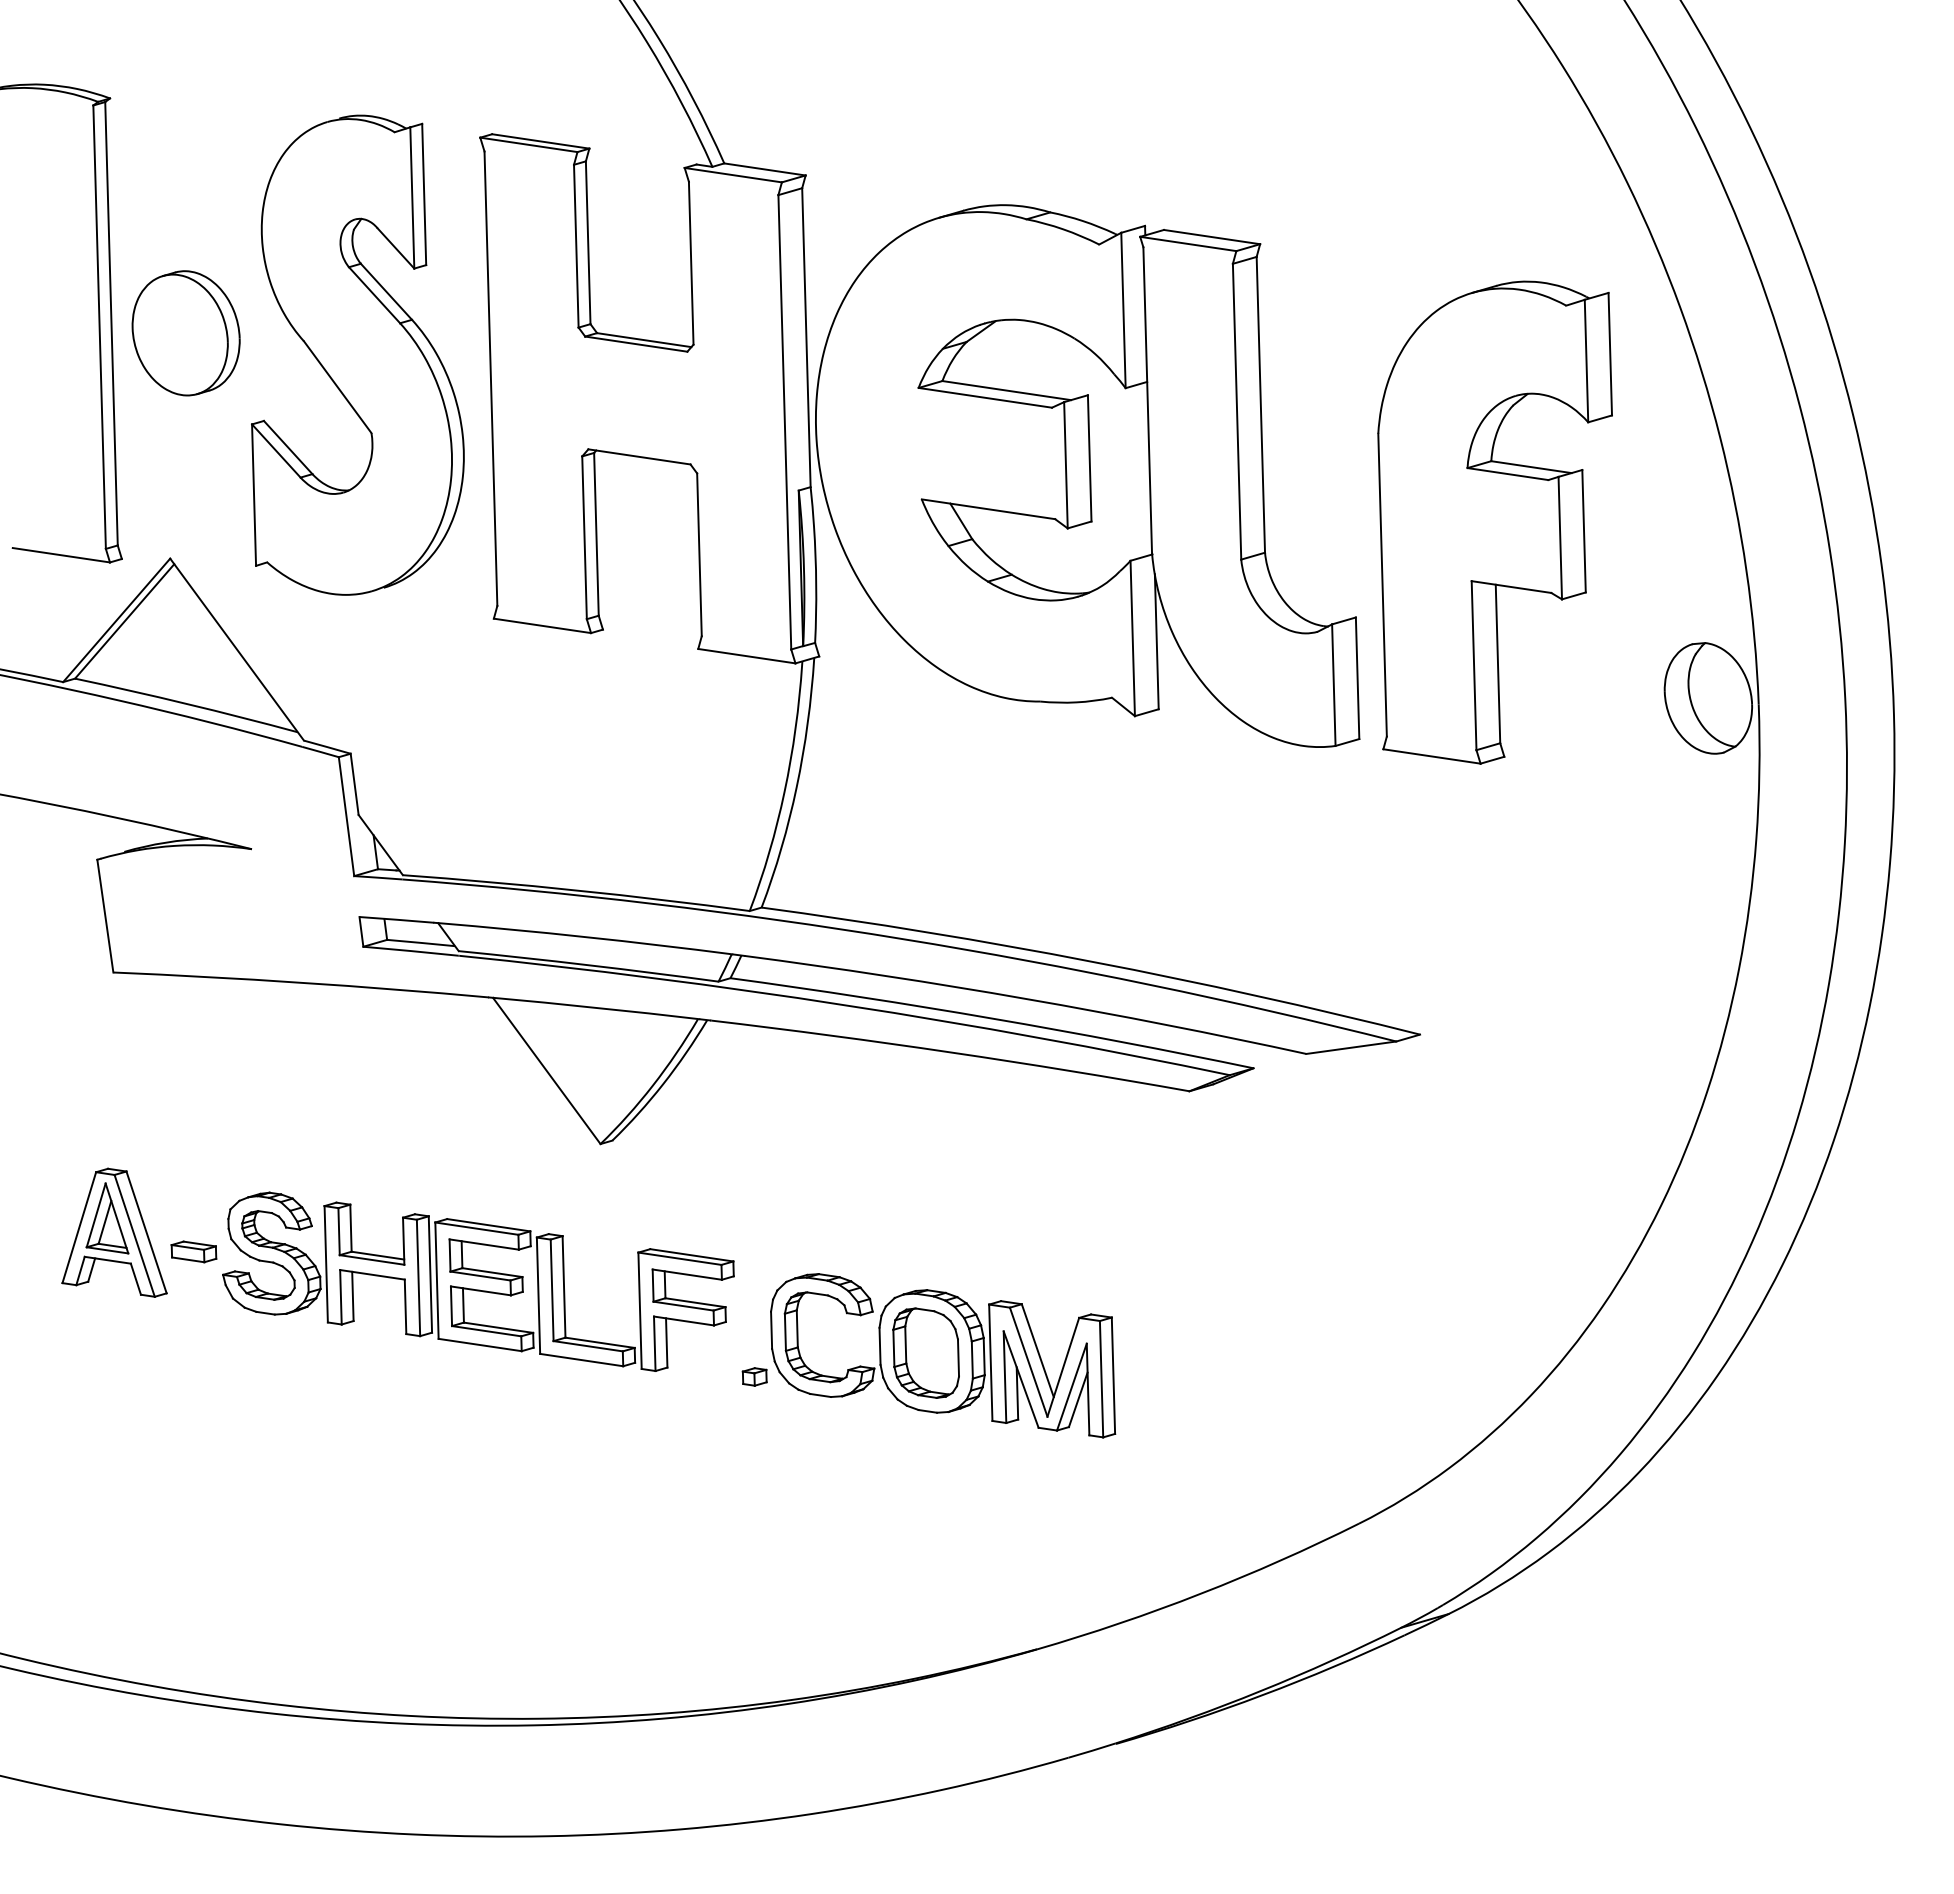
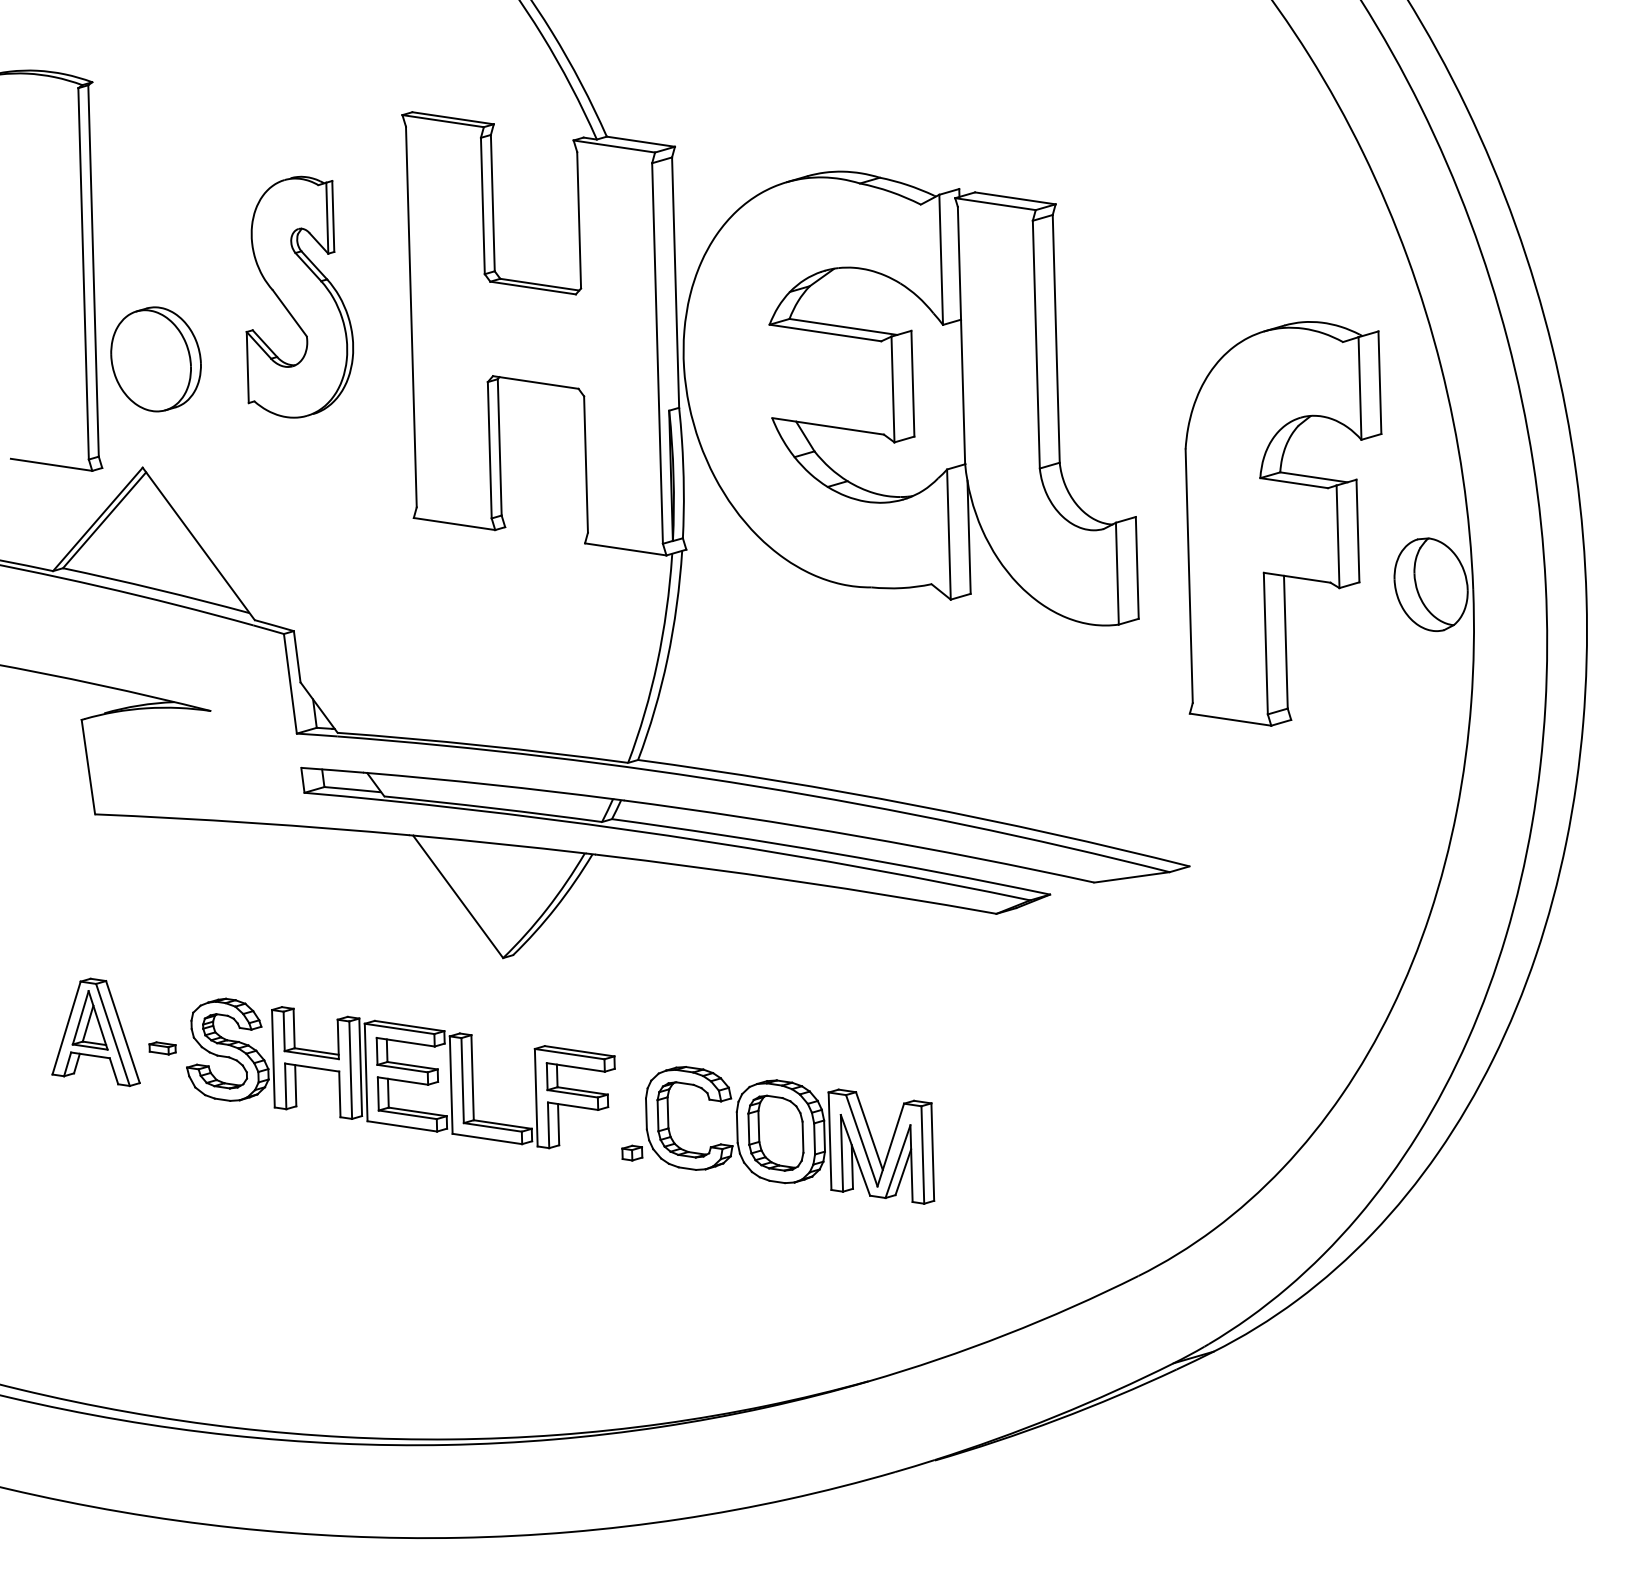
part: (185, 333) -> (155, 359), moved
part: (357, 354) -> (299, 296), size x0.6
part: (1494, 522) -> (1282, 523), moved
part: (193, 1251) -> (162, 1048), size x0.7

